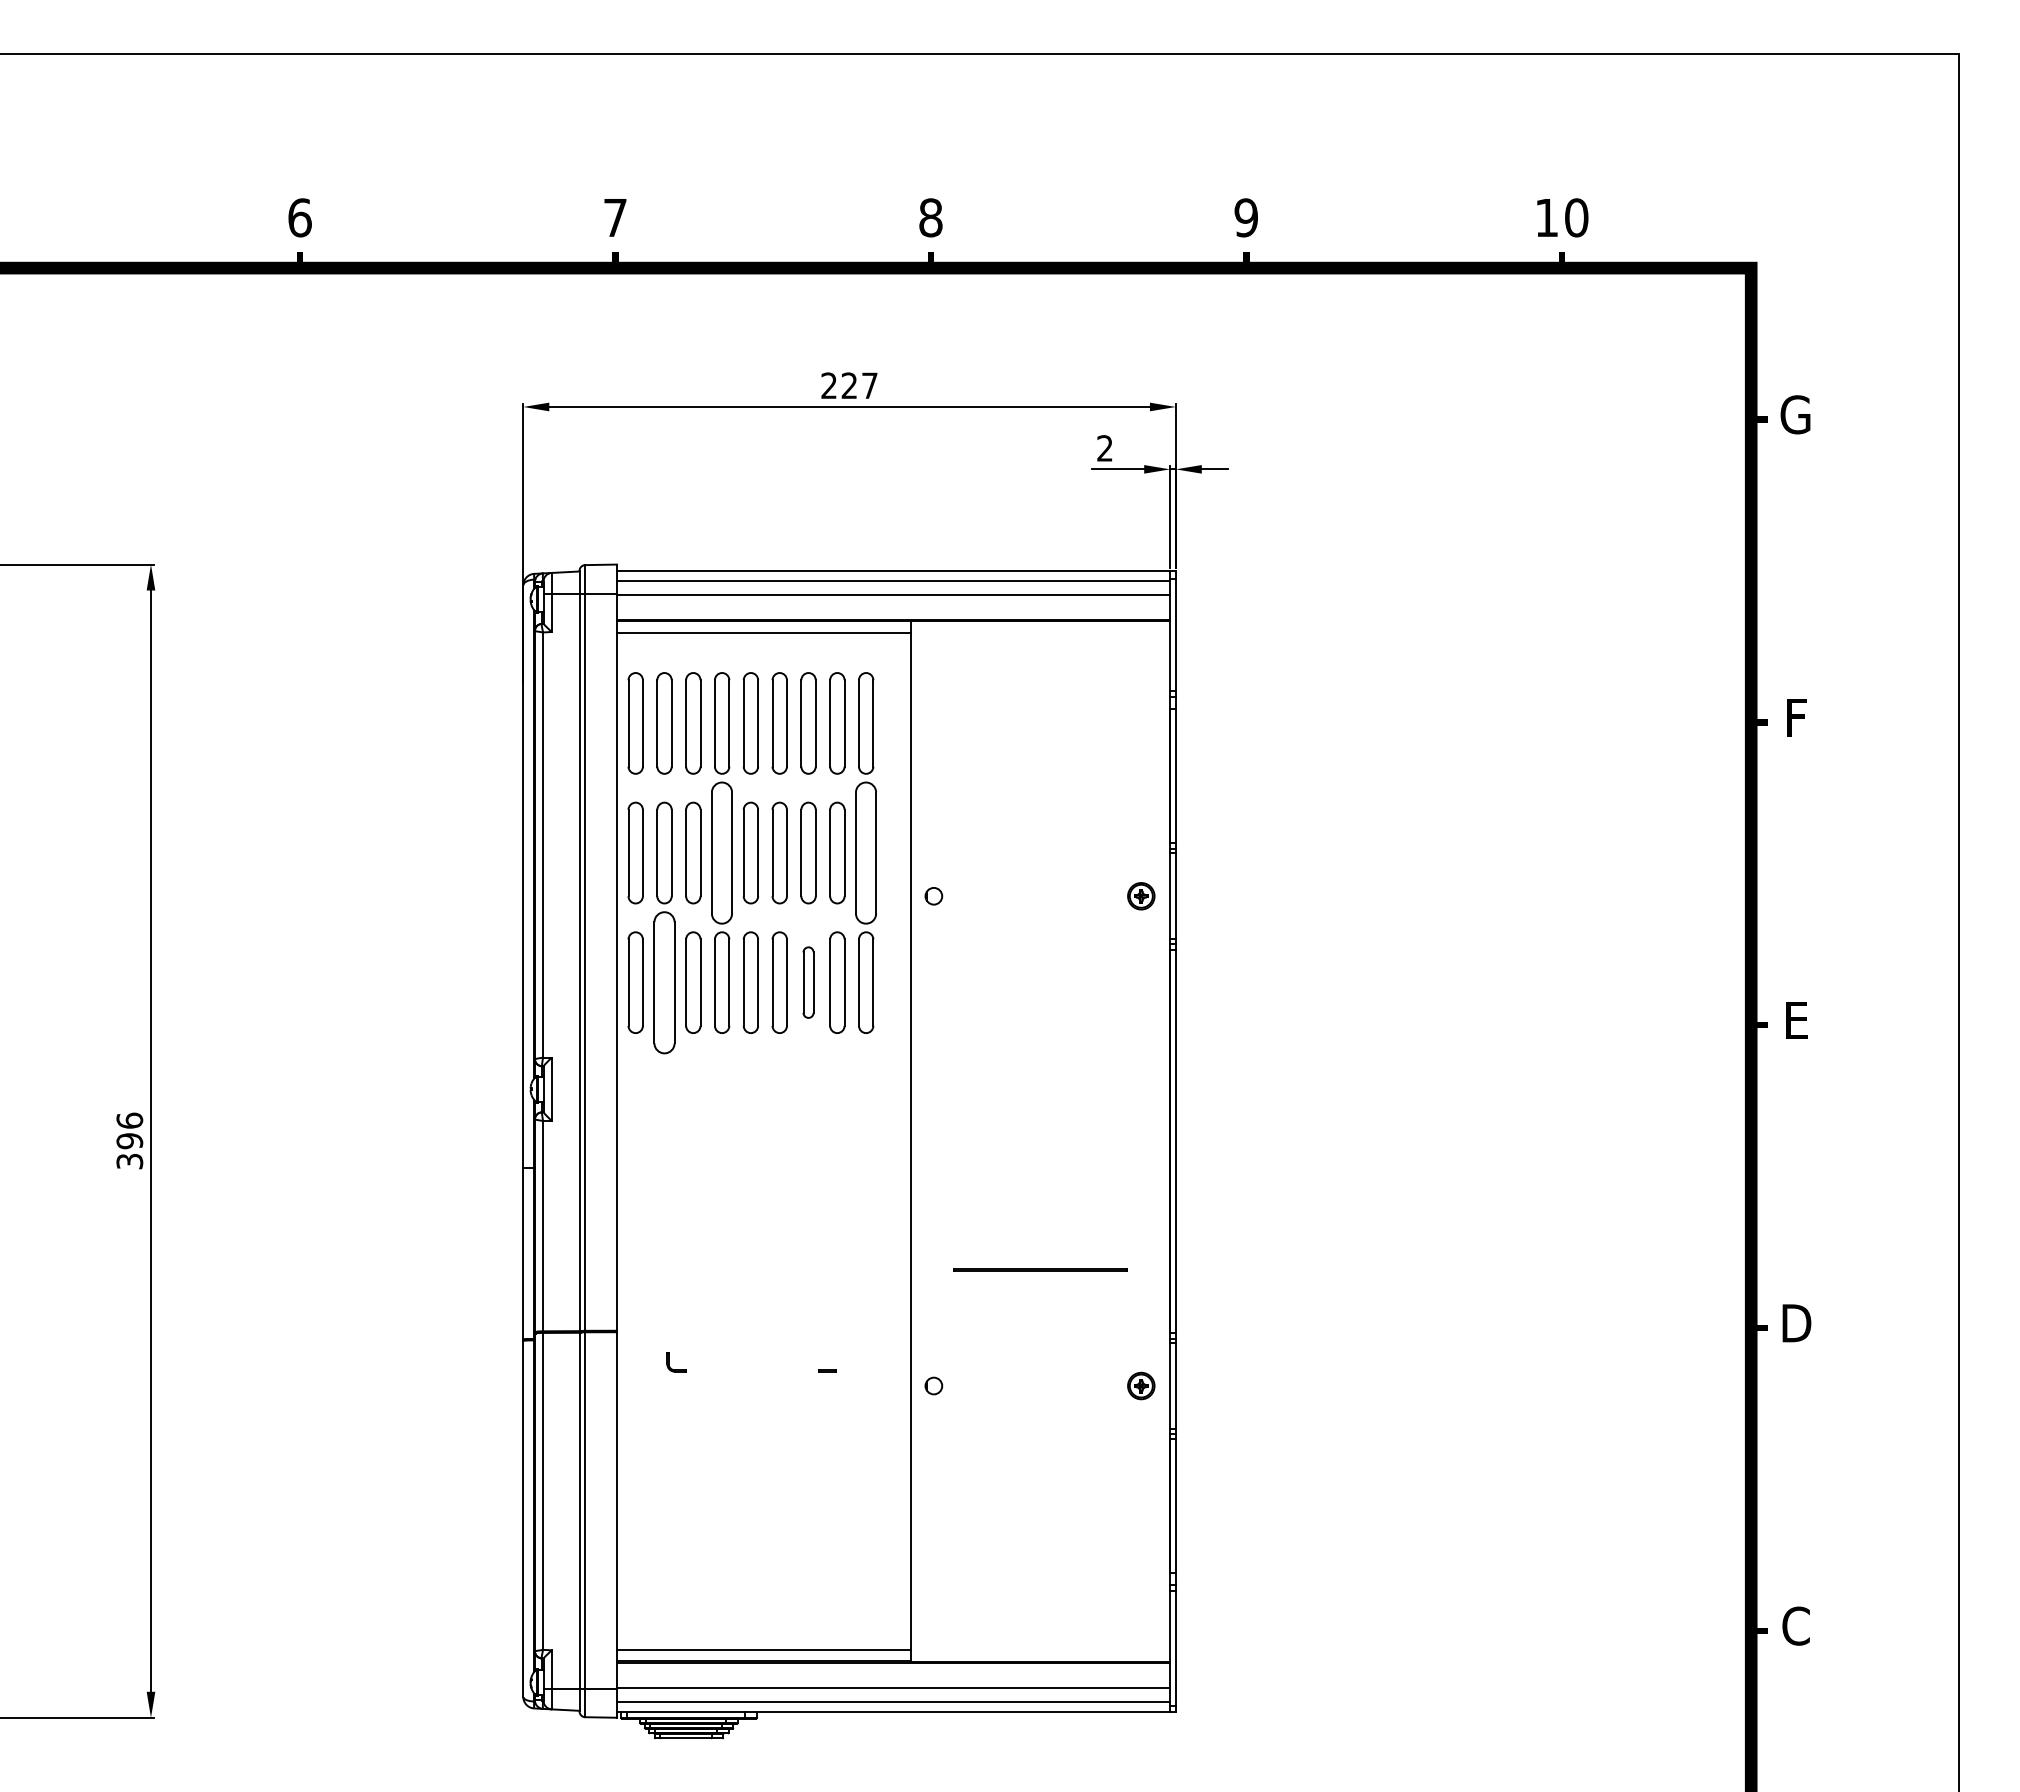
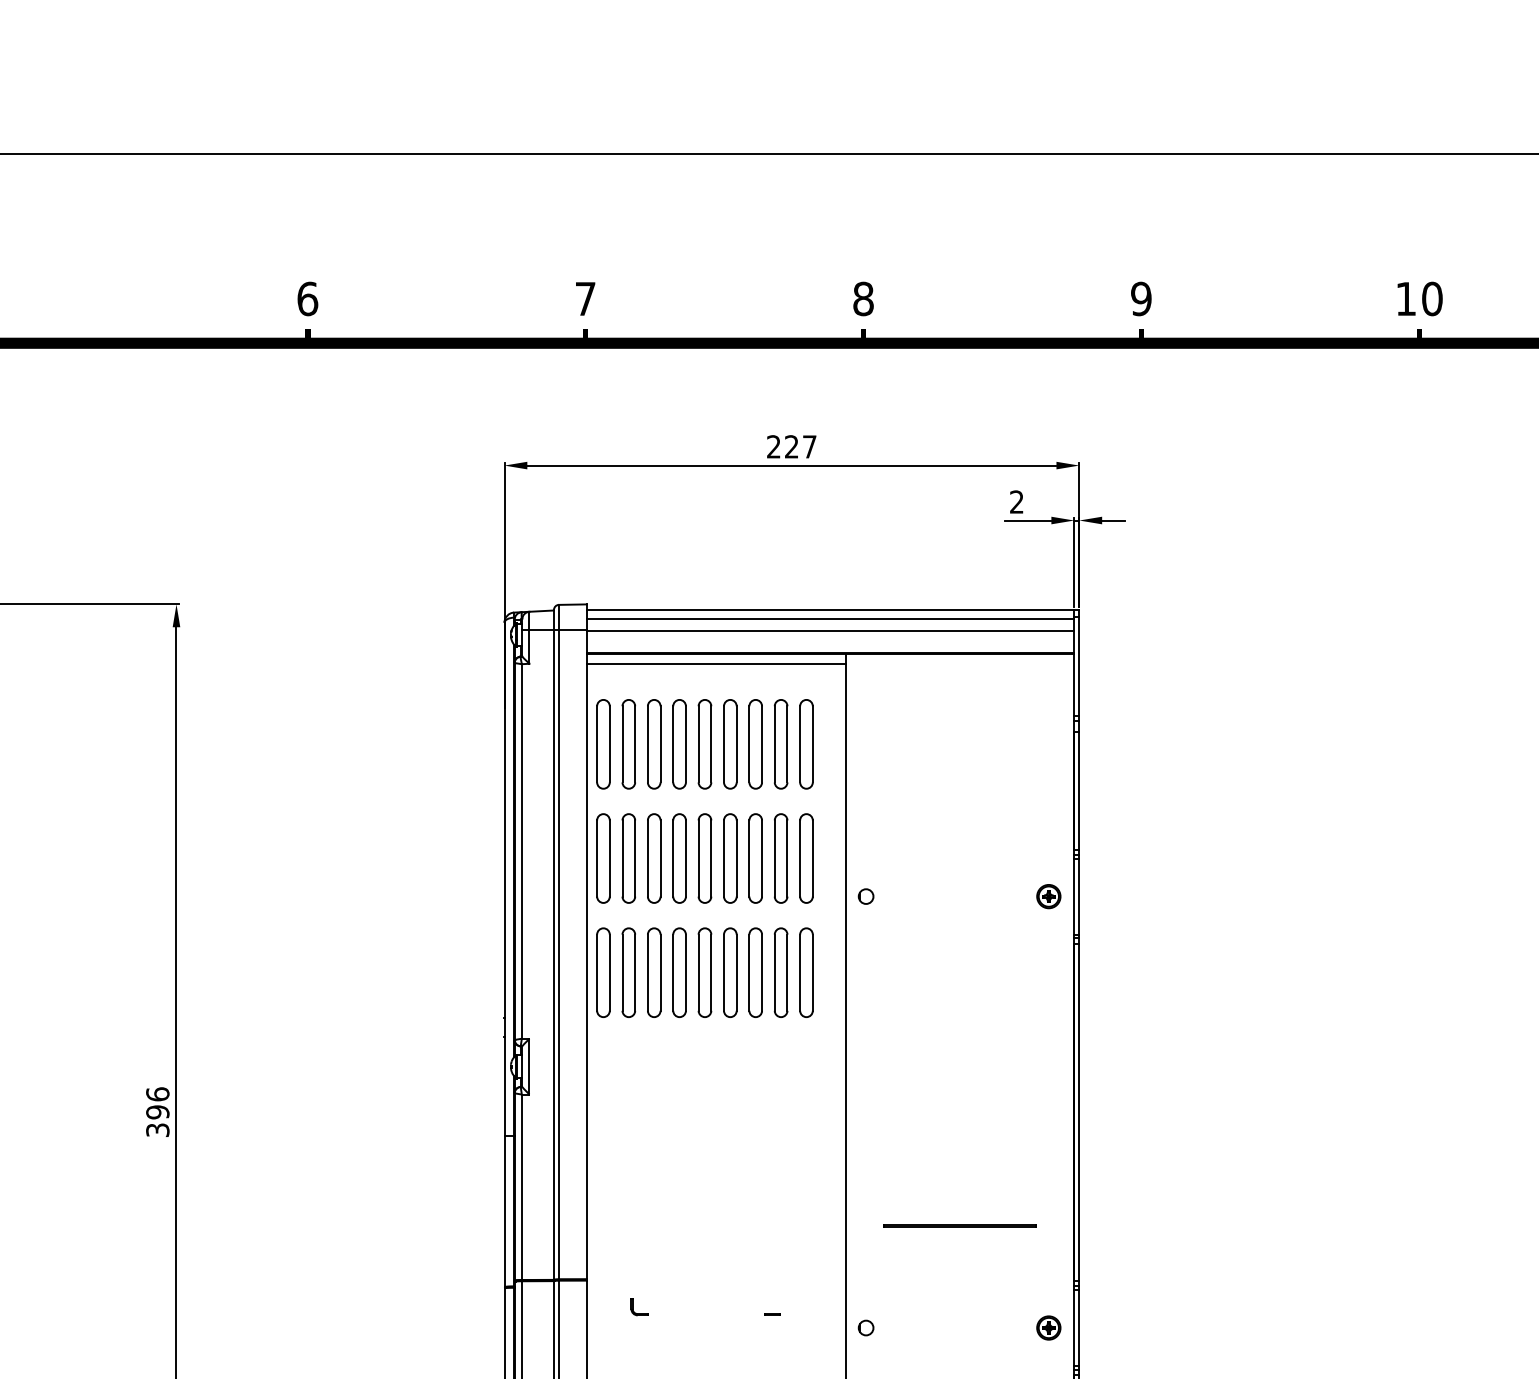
part: (722, 852) -> (679, 858), size x0.71
part: (866, 852) -> (806, 858), size x0.71
part: (664, 982) -> (628, 972), size x0.71
part: (808, 982) -> (755, 972), size x1.43

